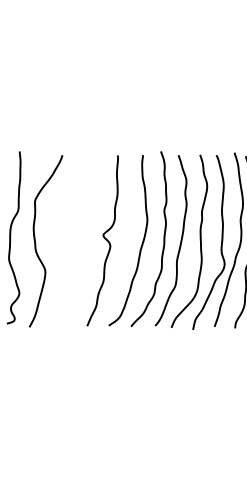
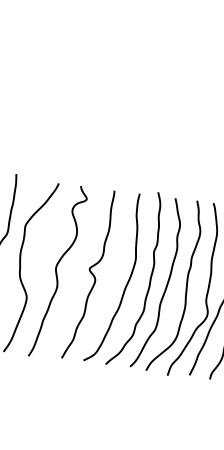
curve: (71, 241) -> (56, 271), added

